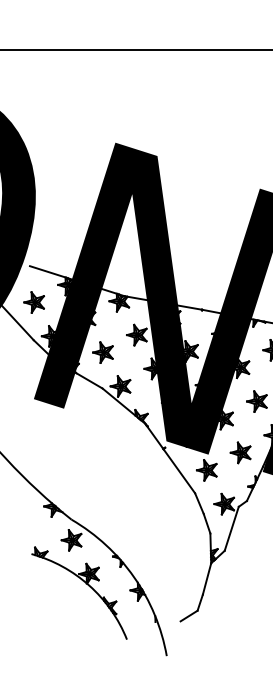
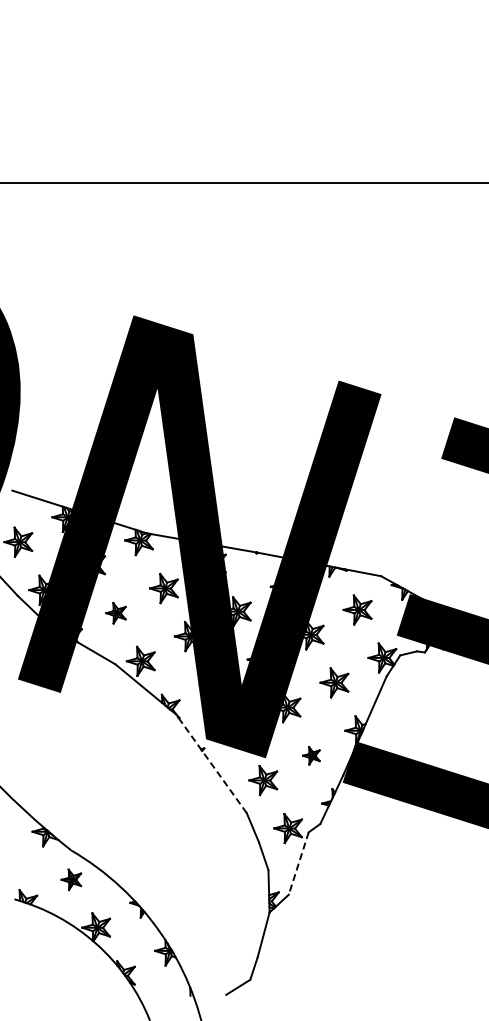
part: (102, 352) -> (115, 612), size x0.7
part: (240, 452) -> (311, 755), size x0.6
line: (170, 458) -> (211, 763), solid -> dashed
line: (231, 528) -> (298, 863), solid -> dashed
part: (71, 540) -> (71, 879), size x0.7

